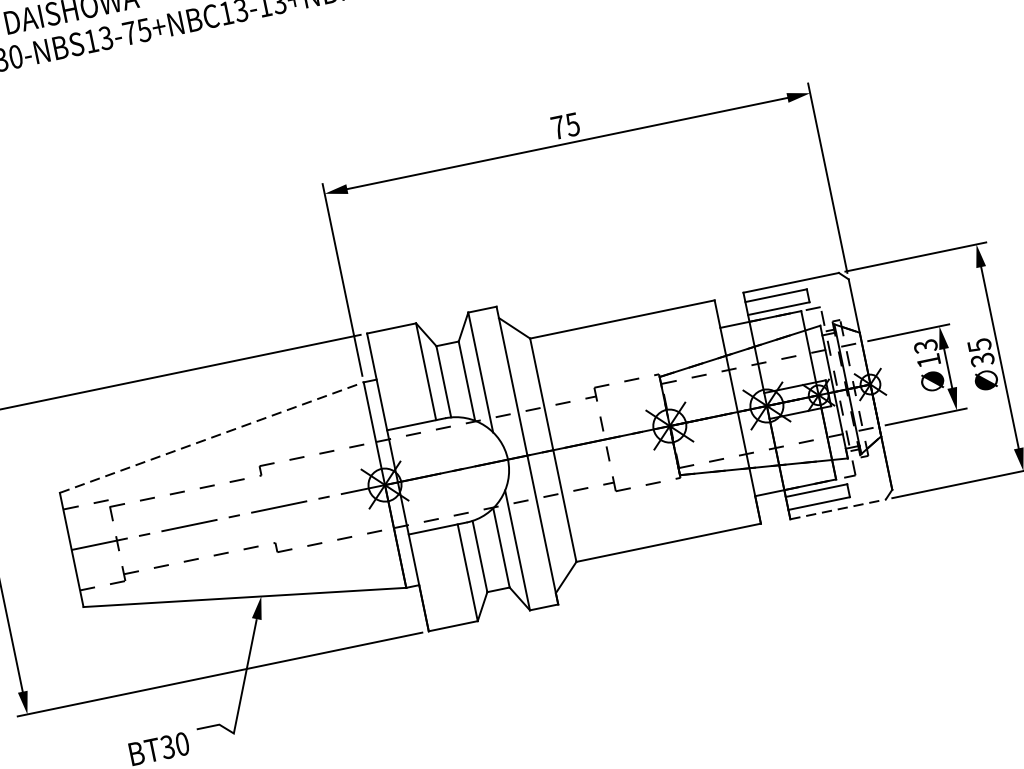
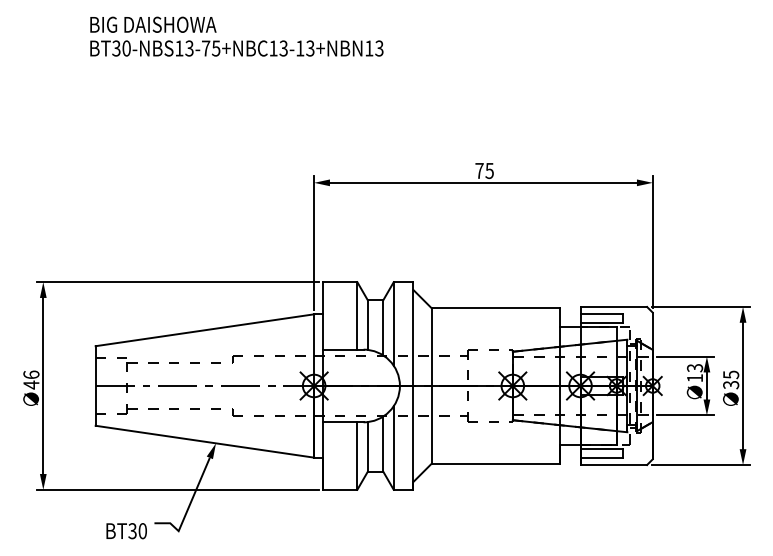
line: (212, 437) -> (205, 330), dashed -> solid
line: (838, 508) -> (614, 464), dashed -> solid

